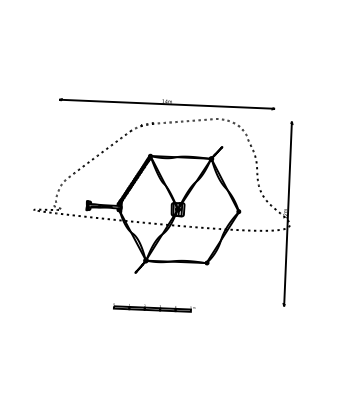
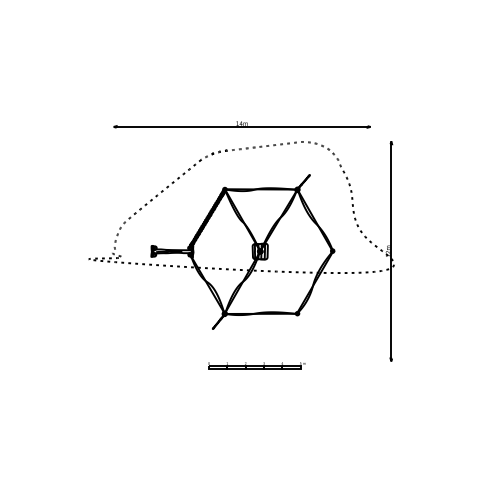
part: (153, 307) -> (256, 365), moved

